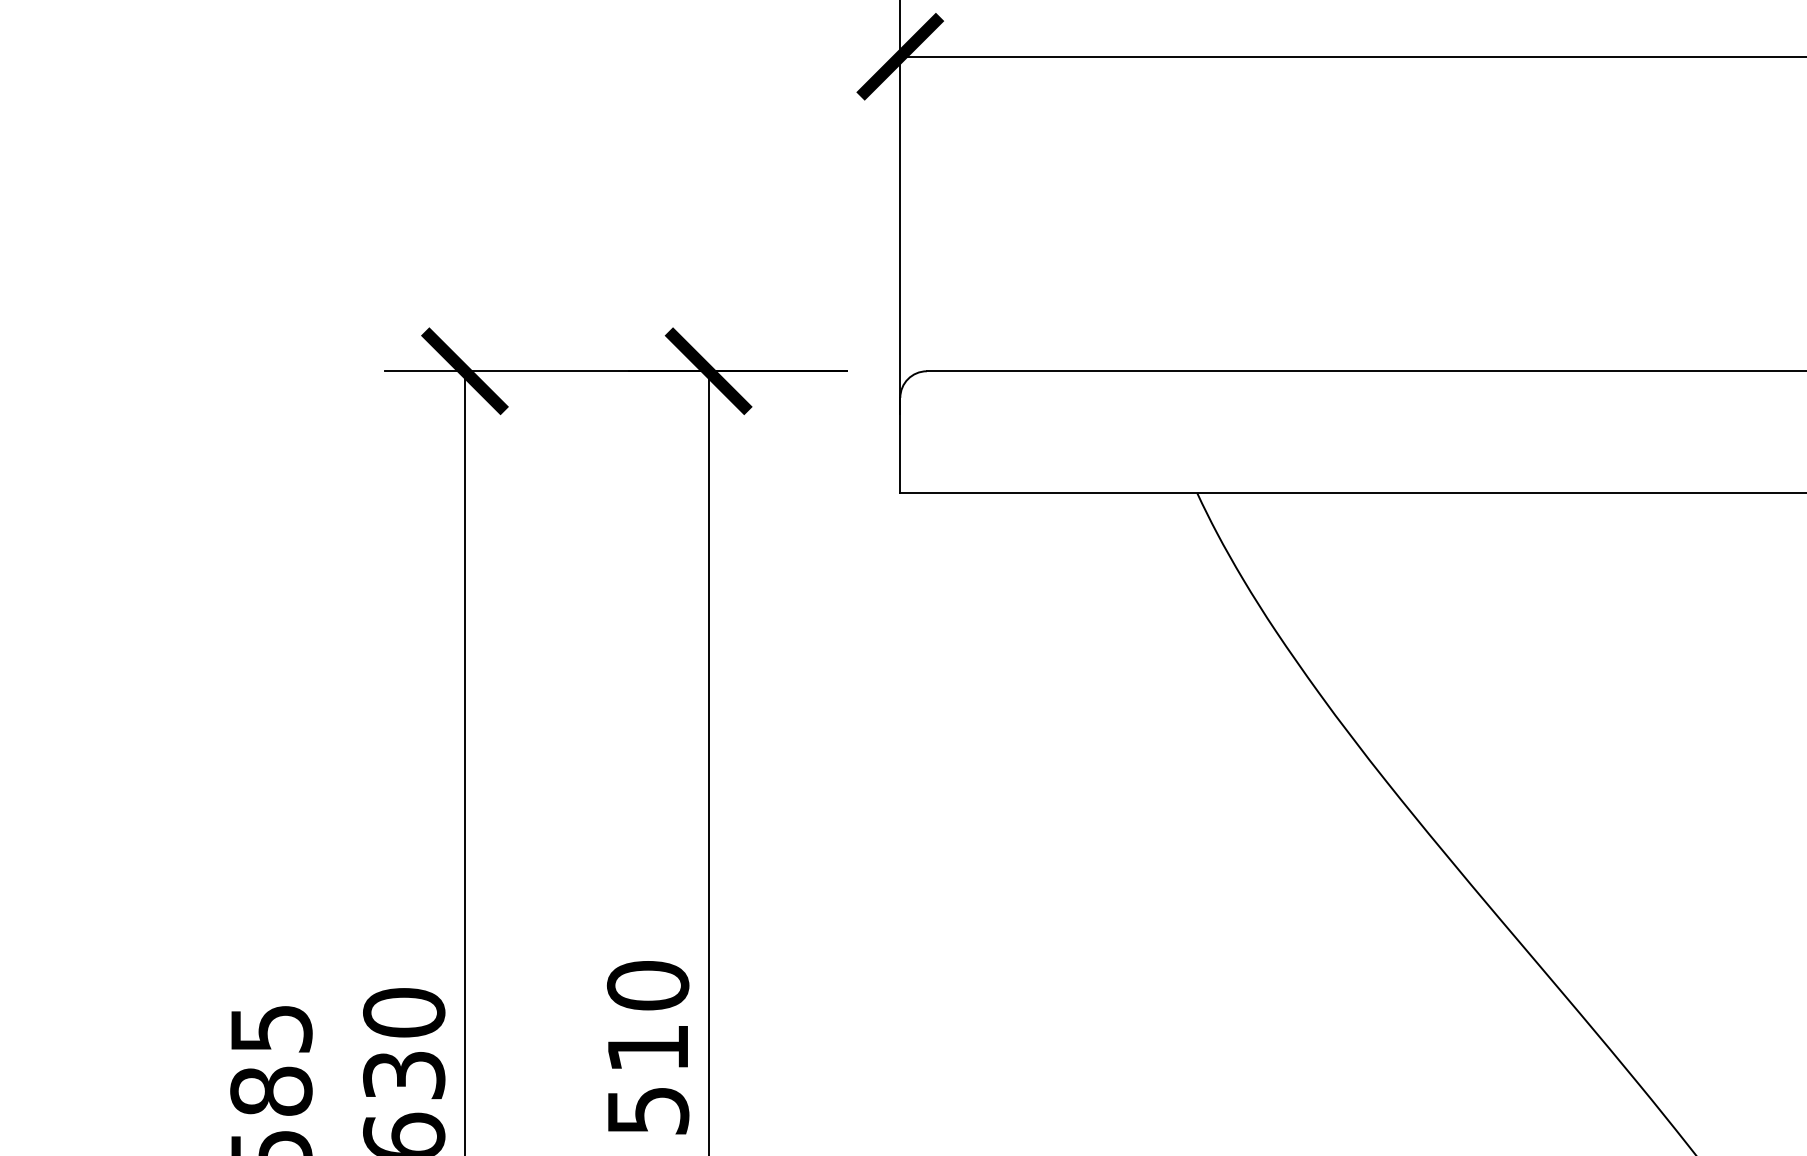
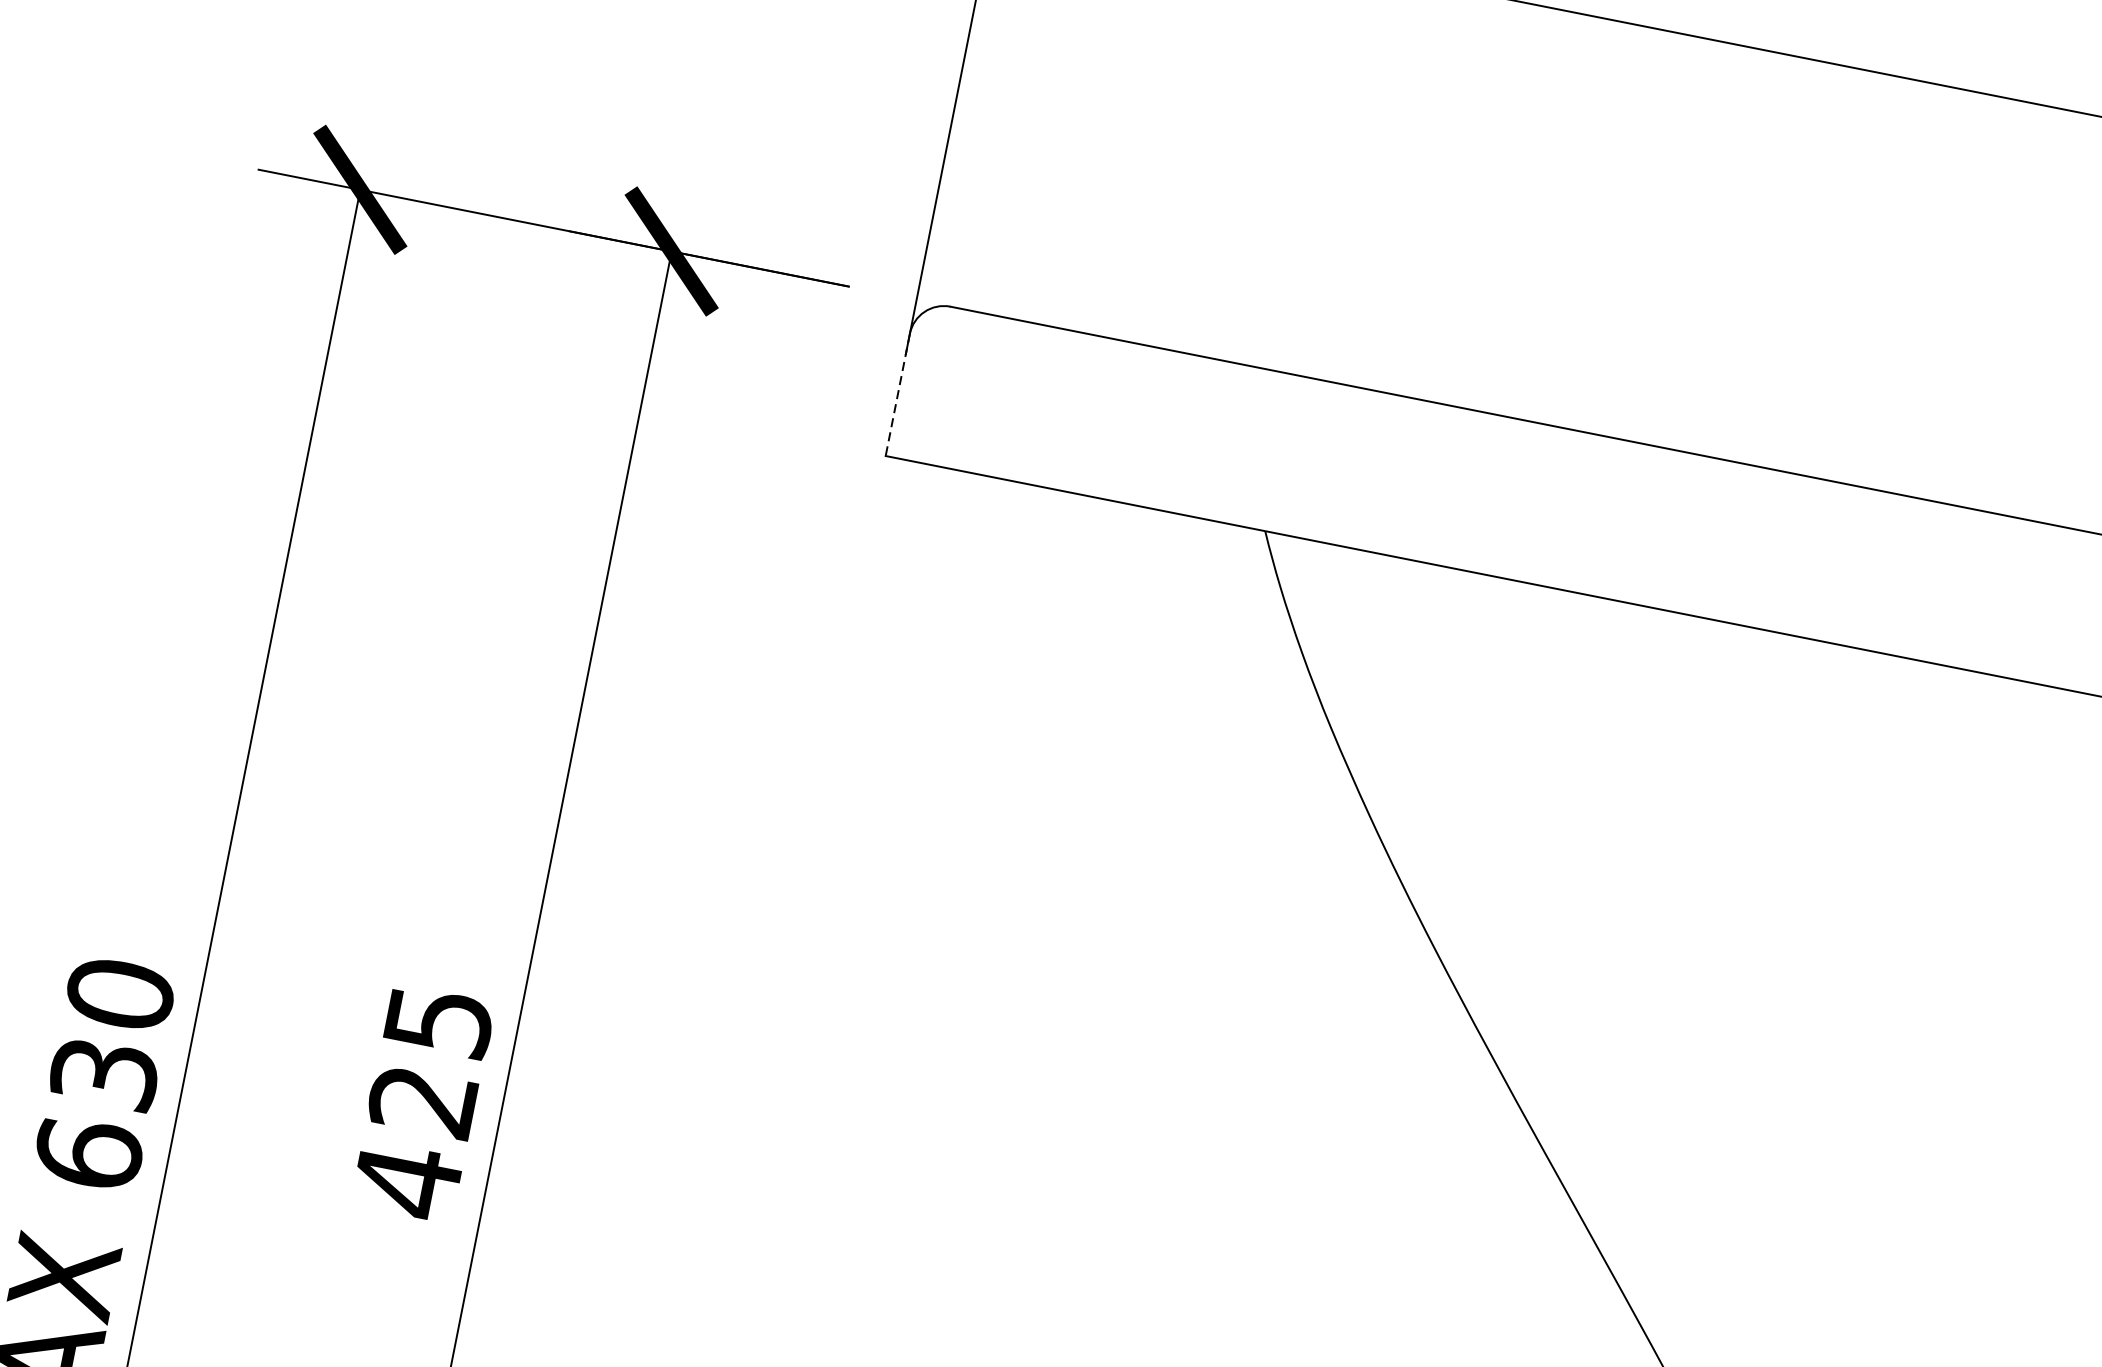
line: (900, 445) -> (898, 394), solid -> dashed
text: (647, 1049) -> (421, 1102), 510 -> 425

